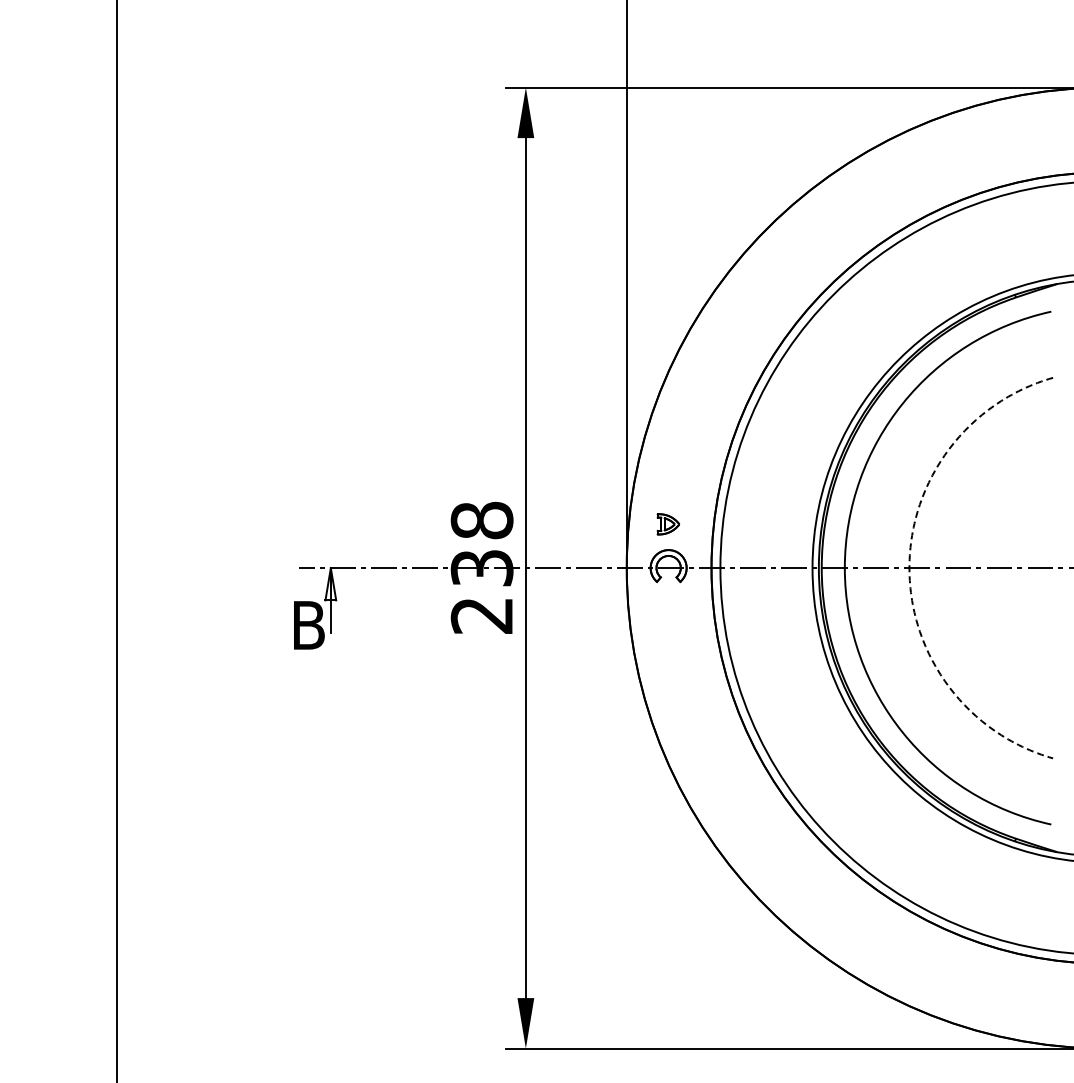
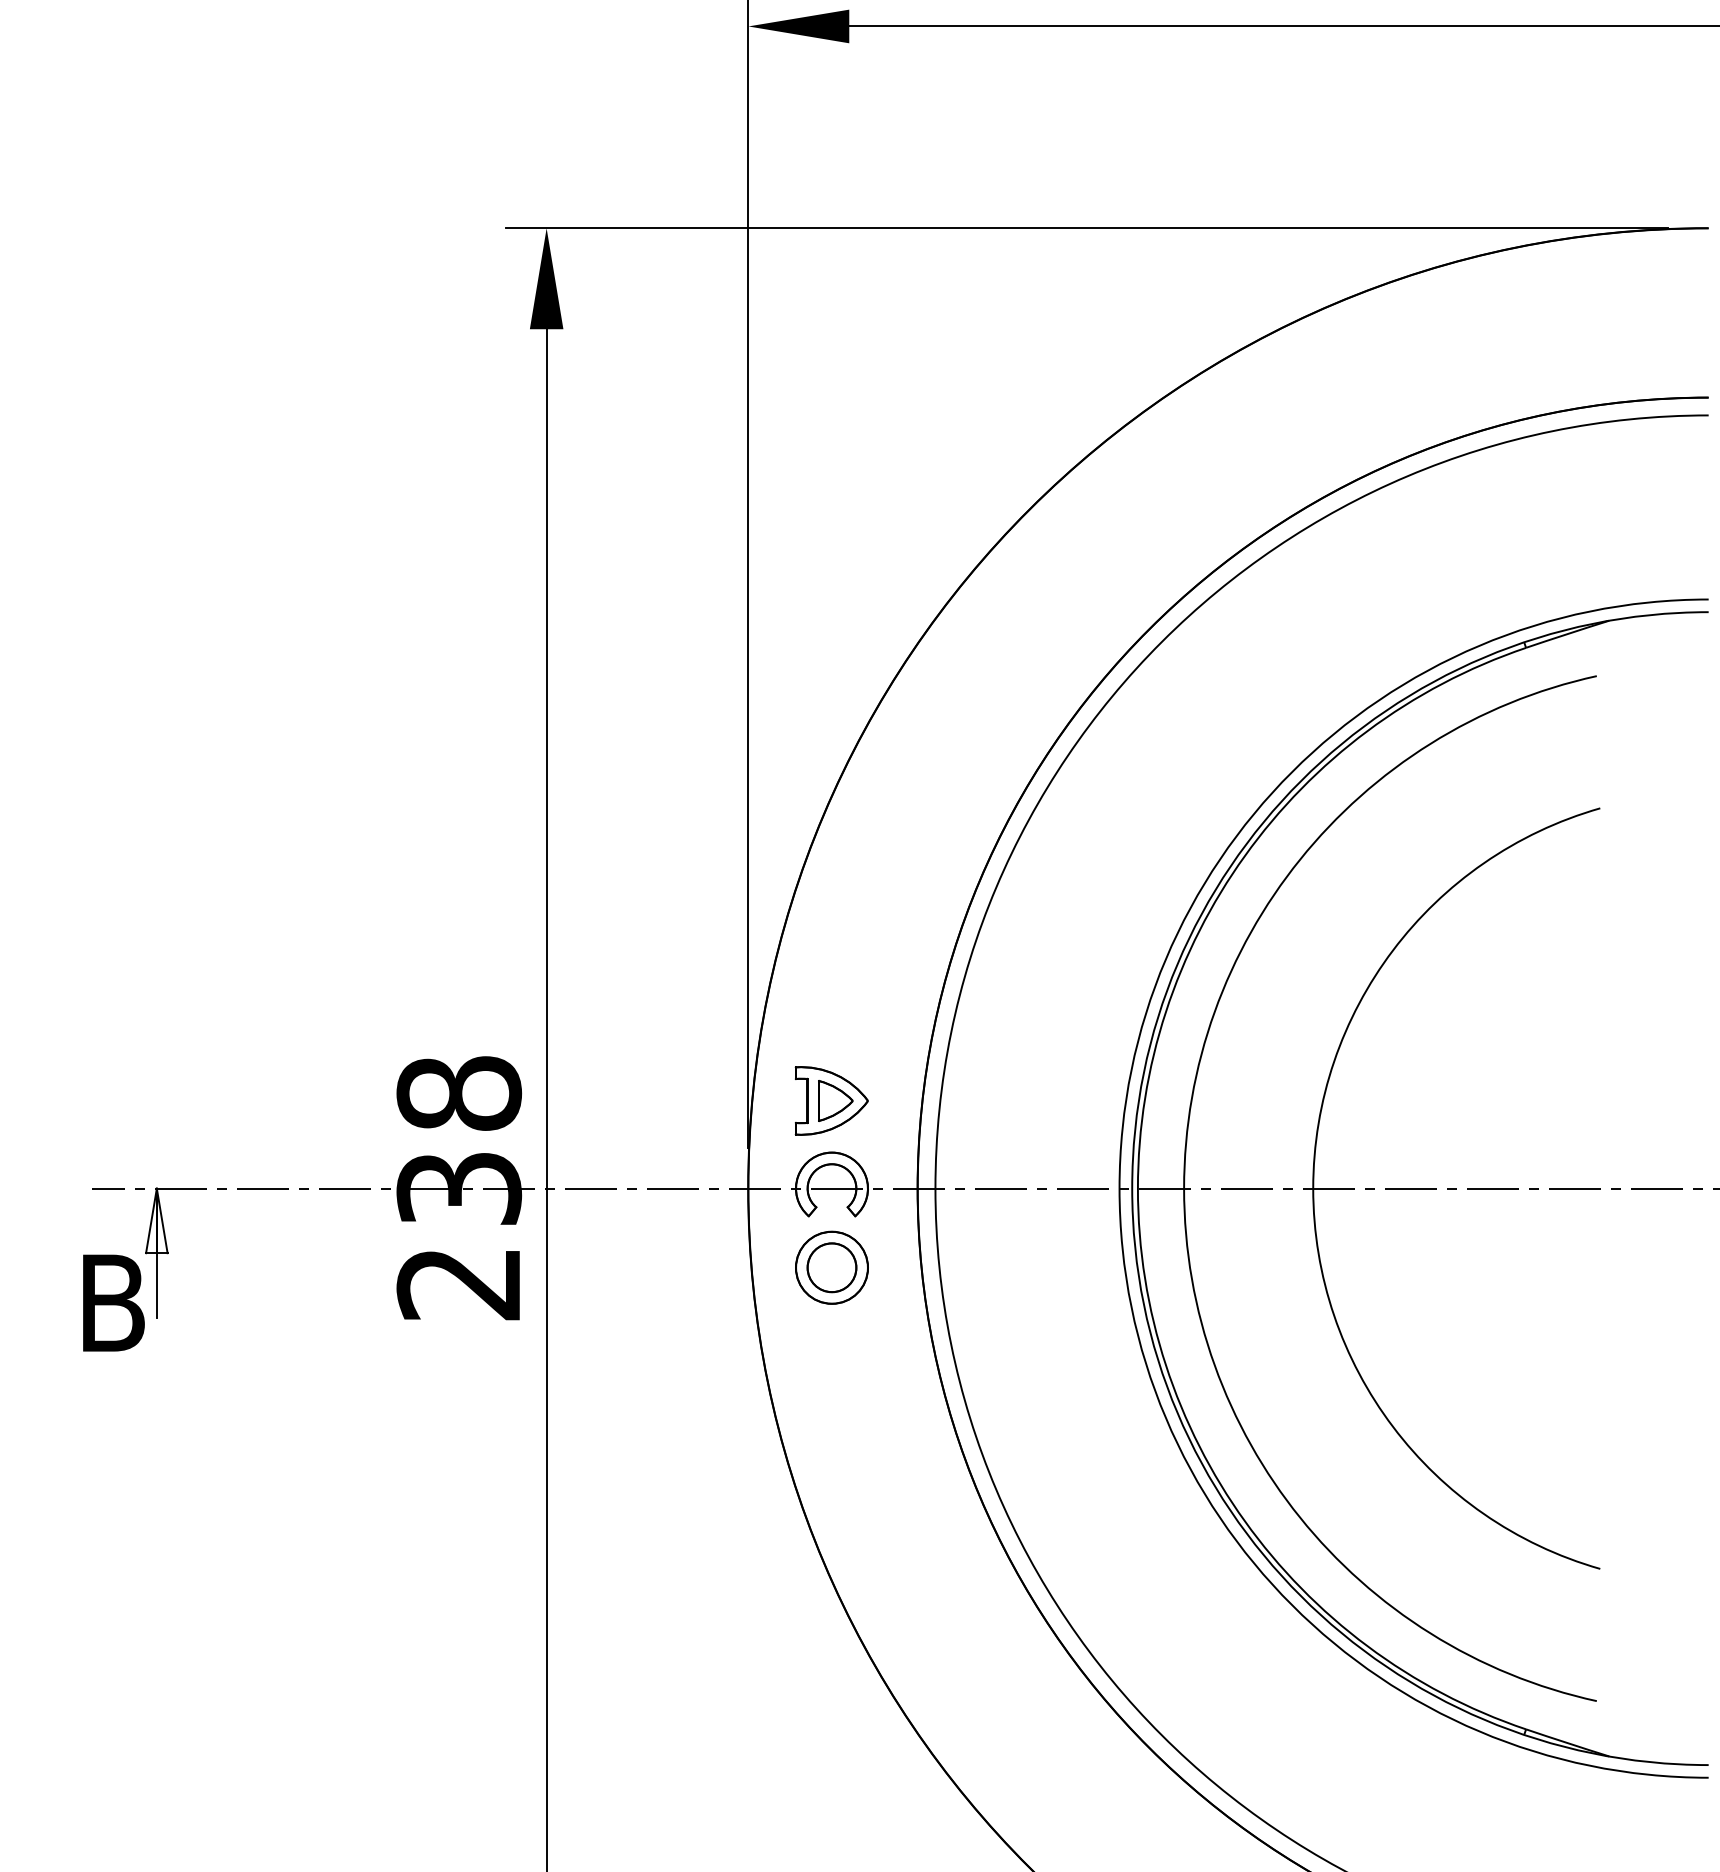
part: (668, 524) -> (831, 1101), size x1.67
arc: (909, 568) -> (1313, 1189), dashed -> solid
part: (668, 607) -> (831, 1267), added

